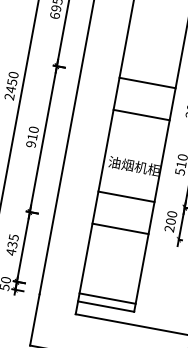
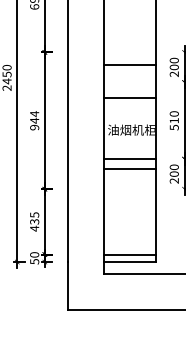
line: (147, 83) -> (129, 65), moved
line: (141, 115) -> (129, 98), moved
text: (33, 133) -> (34, 117), 910 -> 944
line: (120, 229) -> (129, 169), moved

